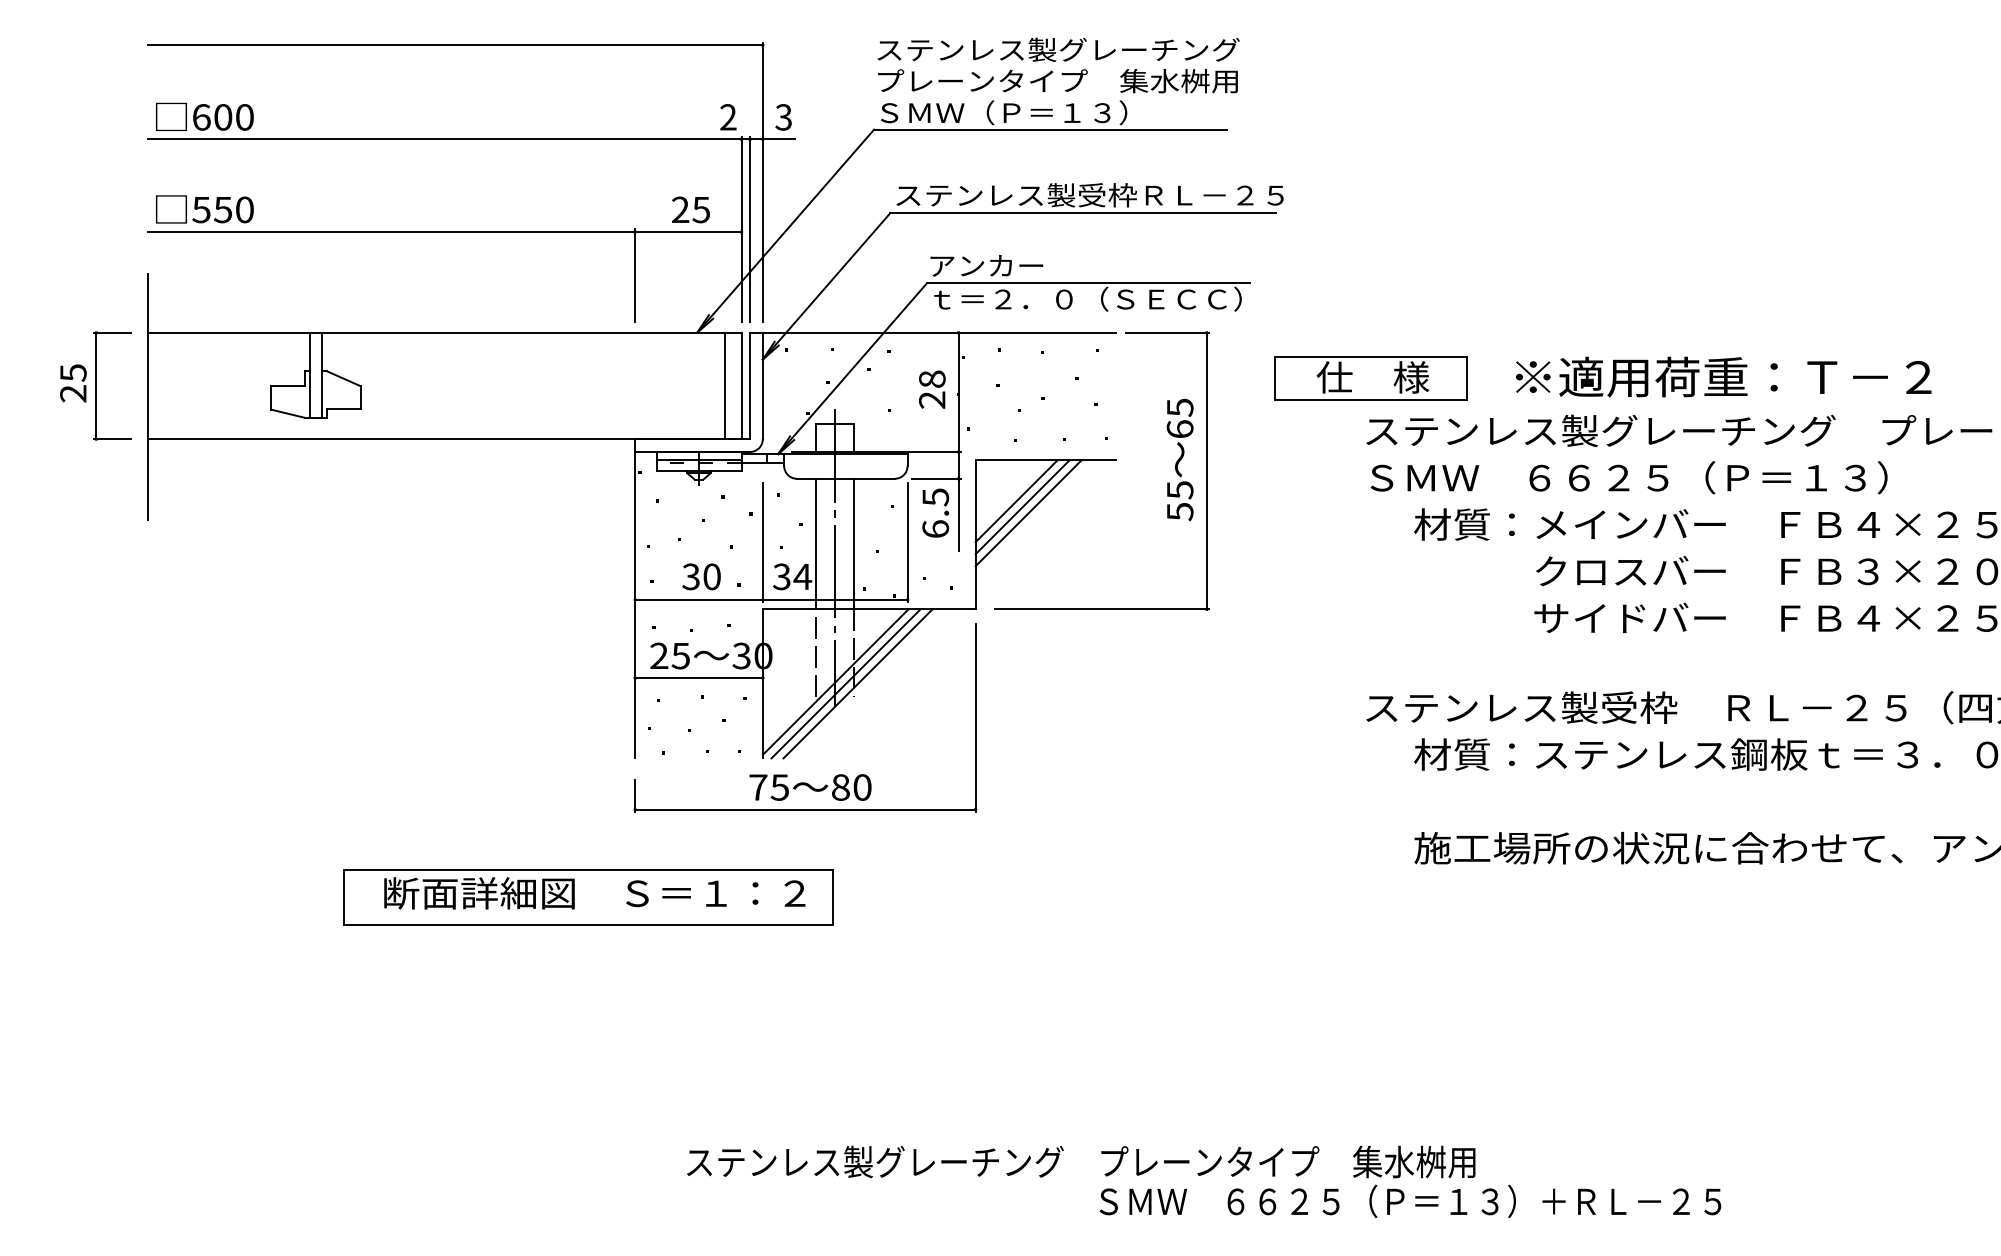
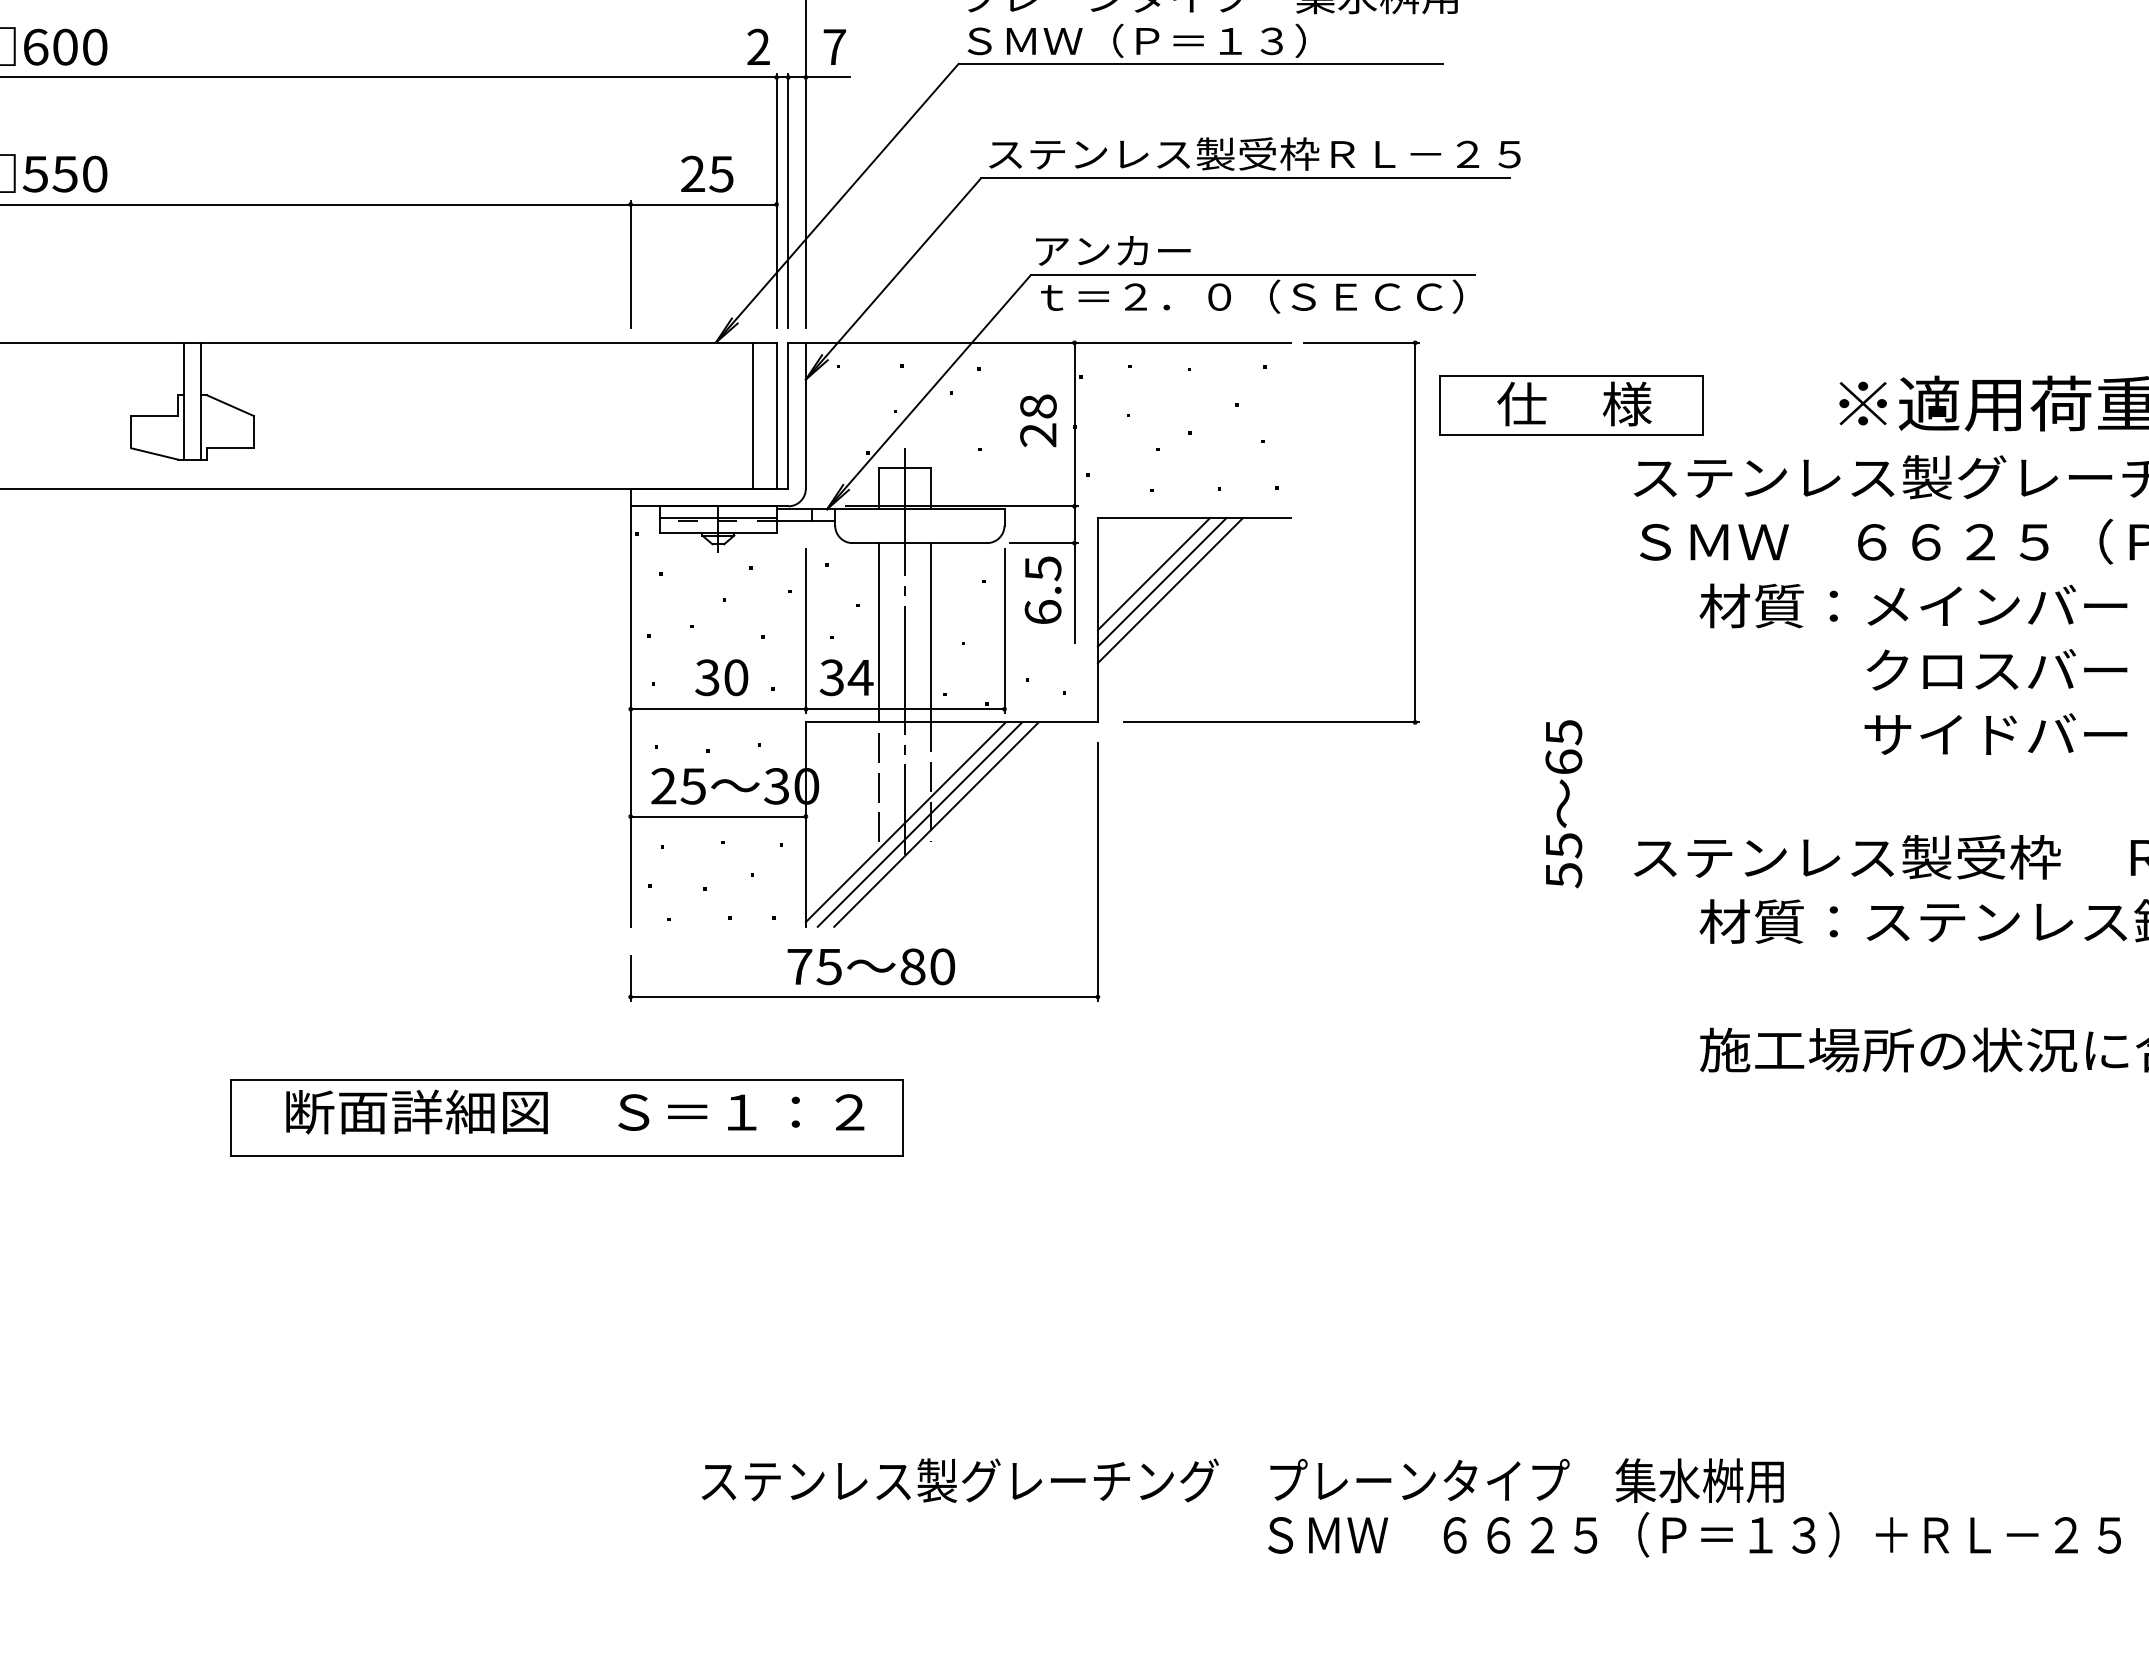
text: (783, 117) -> (834, 47), 3 -> 7
part: (1370, 378) -> (1571, 405), moved
text: (1179, 459) -> (1562, 803), moved

